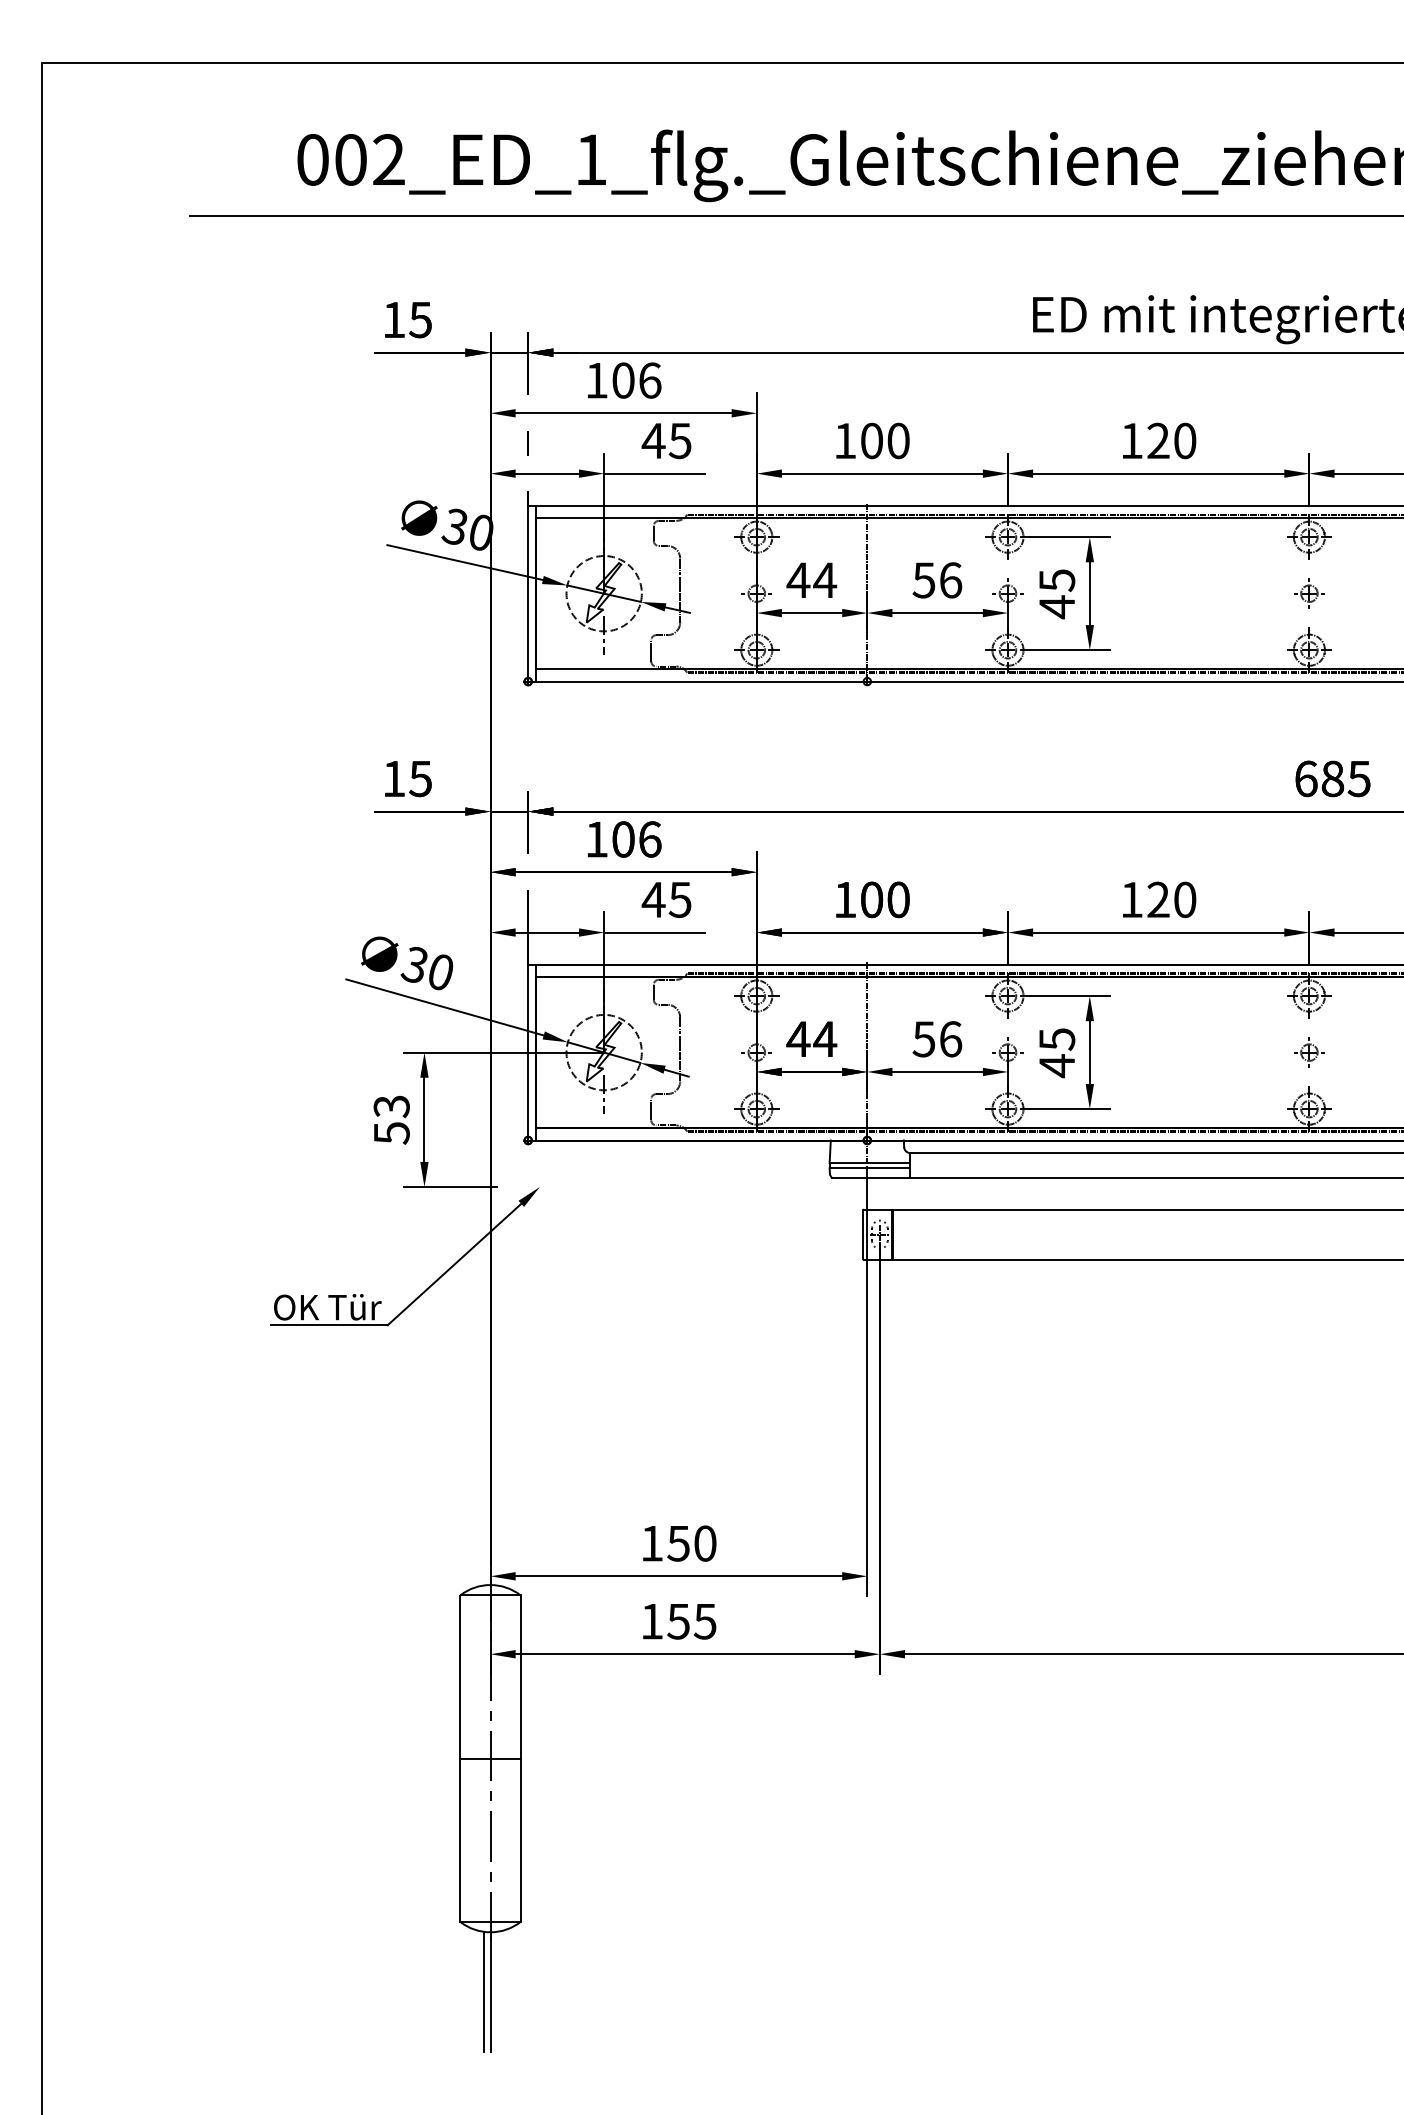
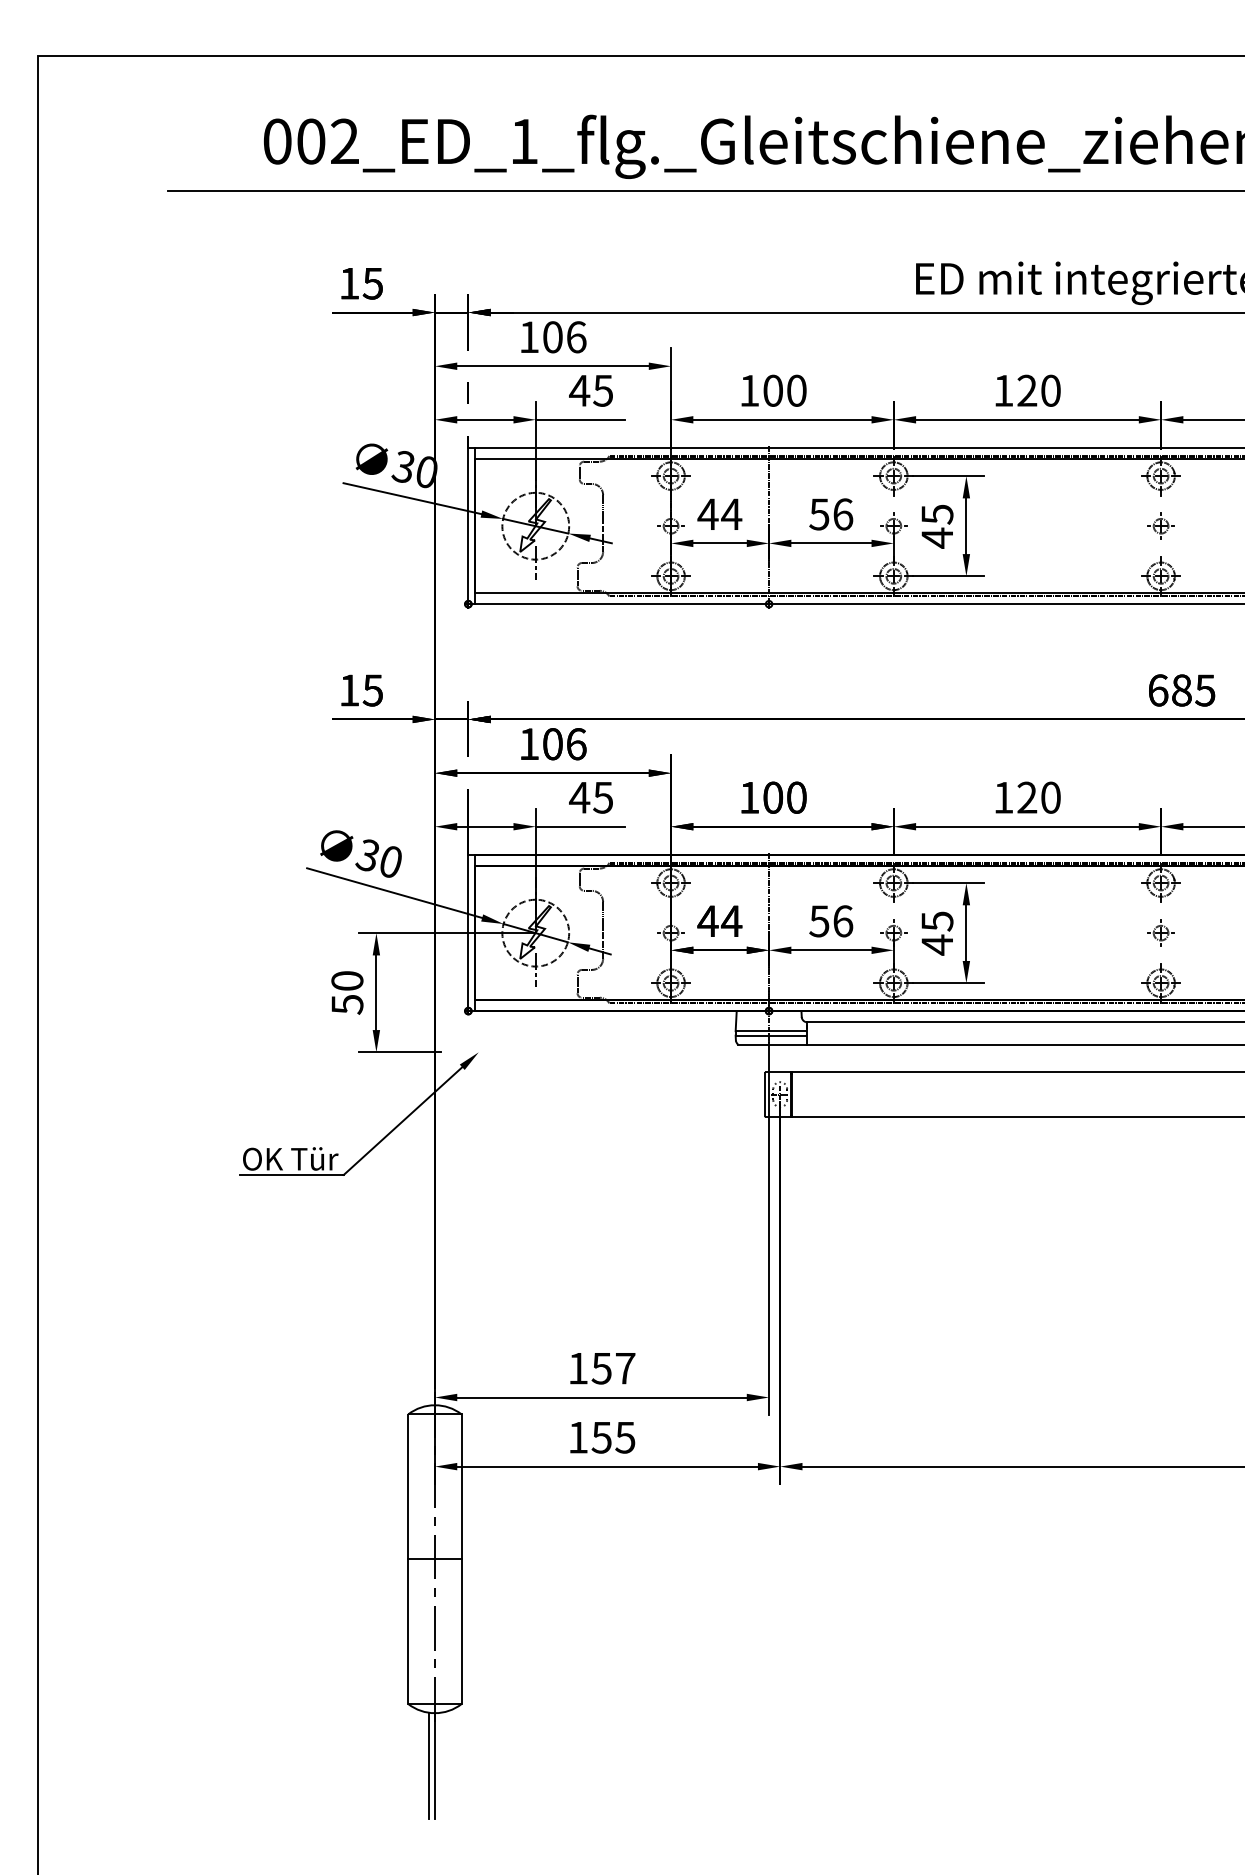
text: (391, 1106) -> (347, 980), 53 -> 50
text: (705, 1543) -> (625, 1368), 150 -> 157

